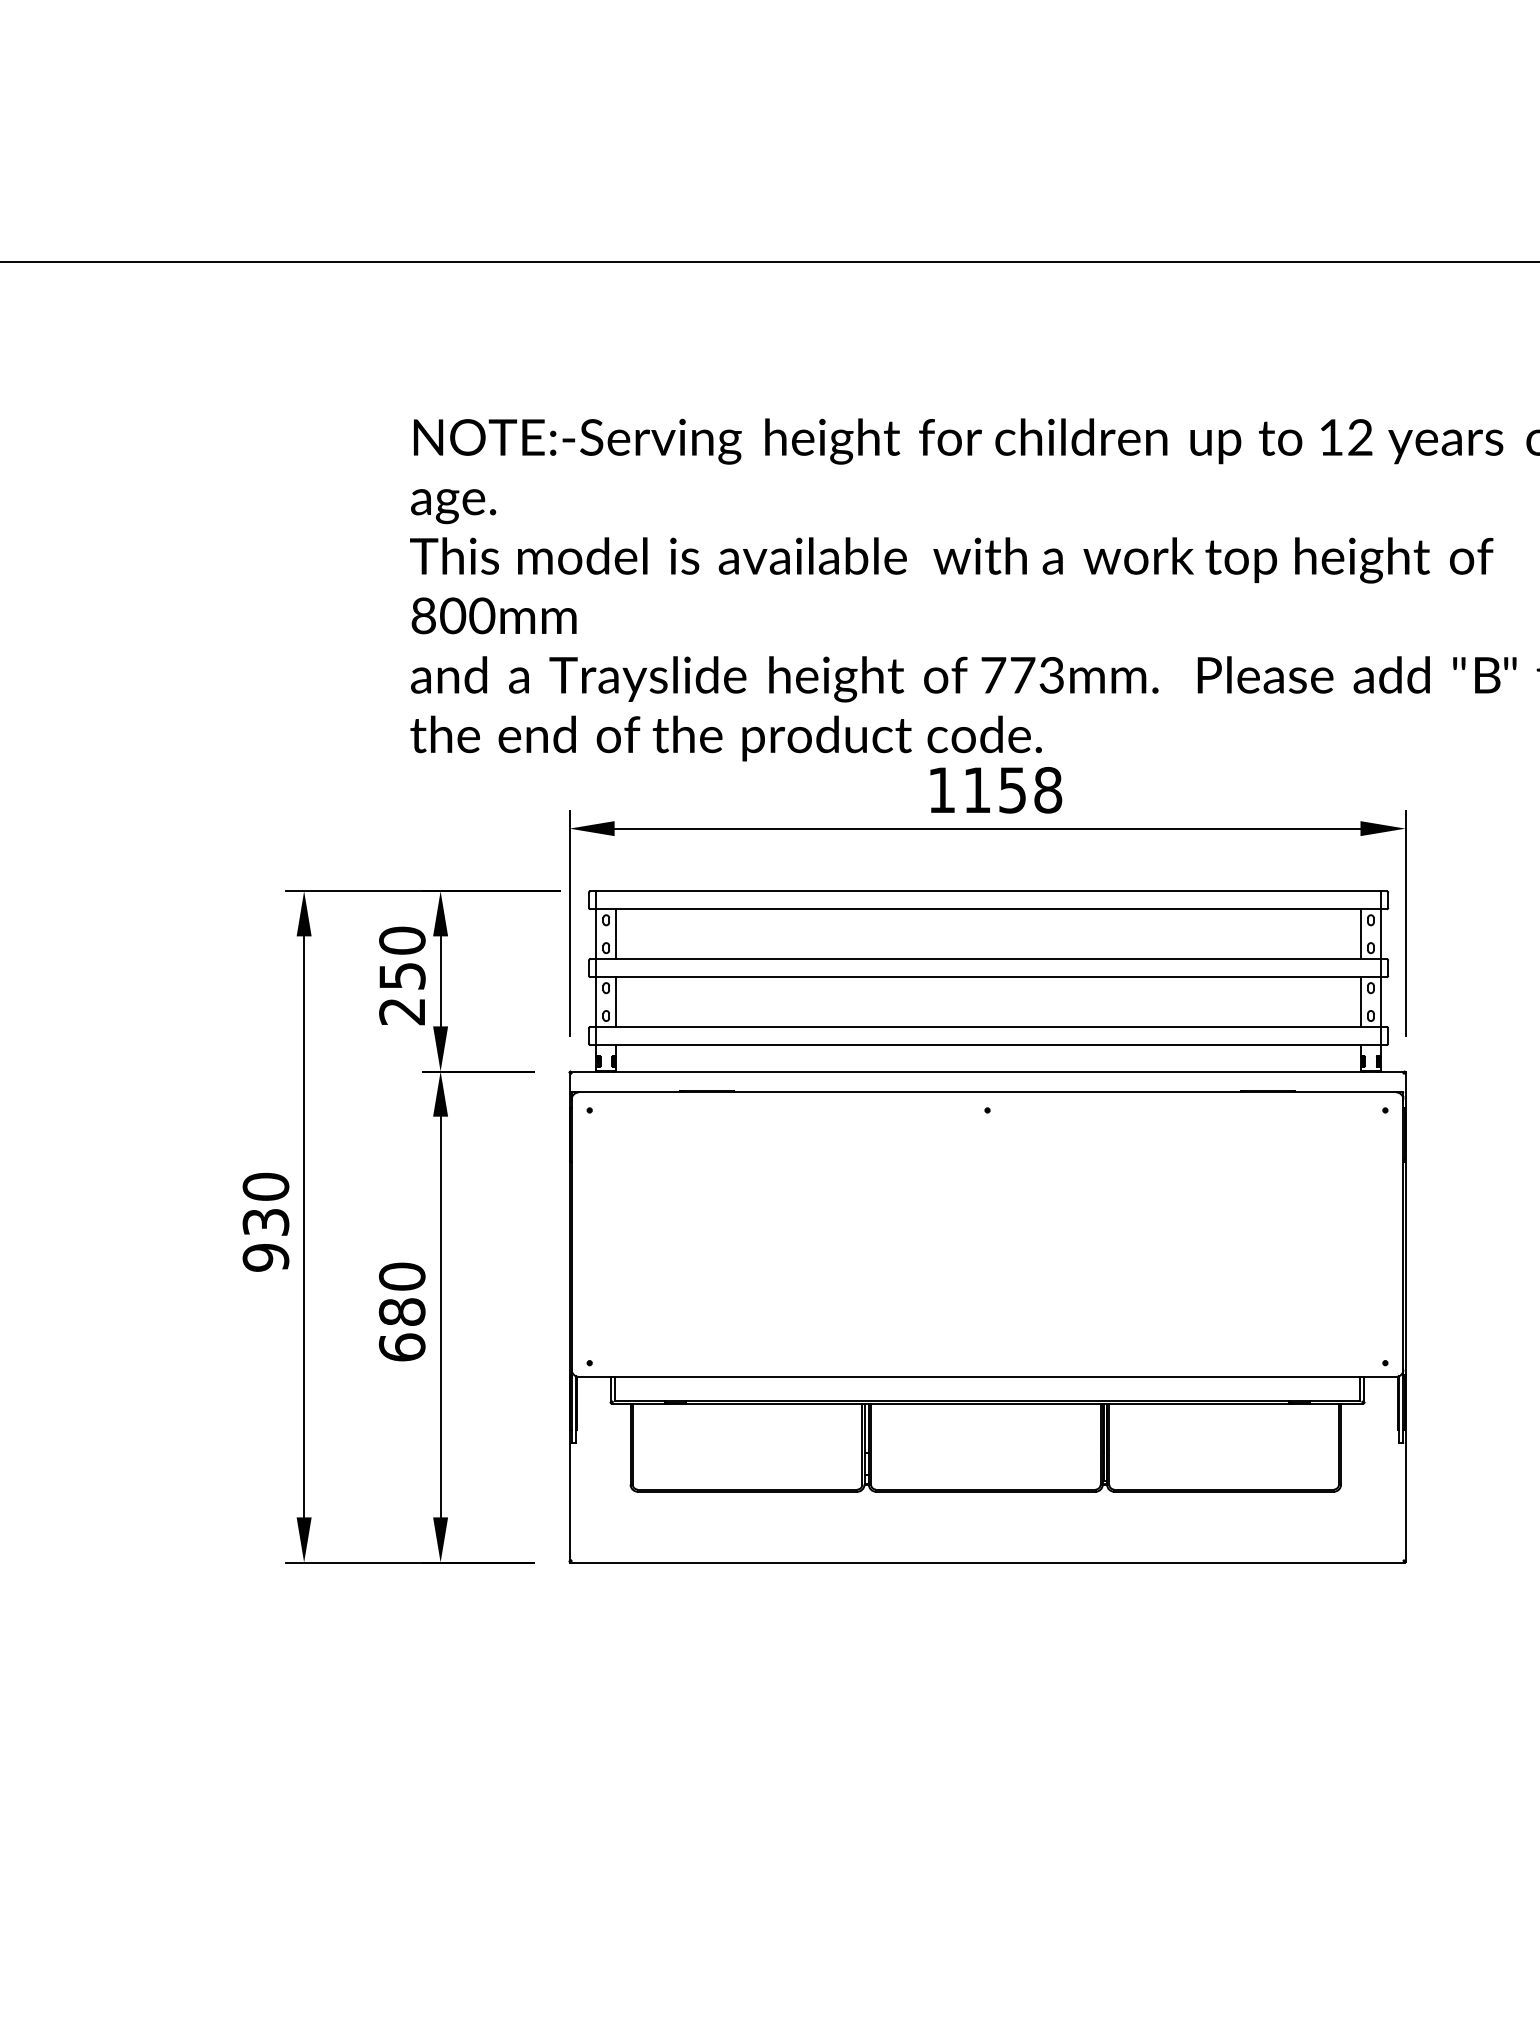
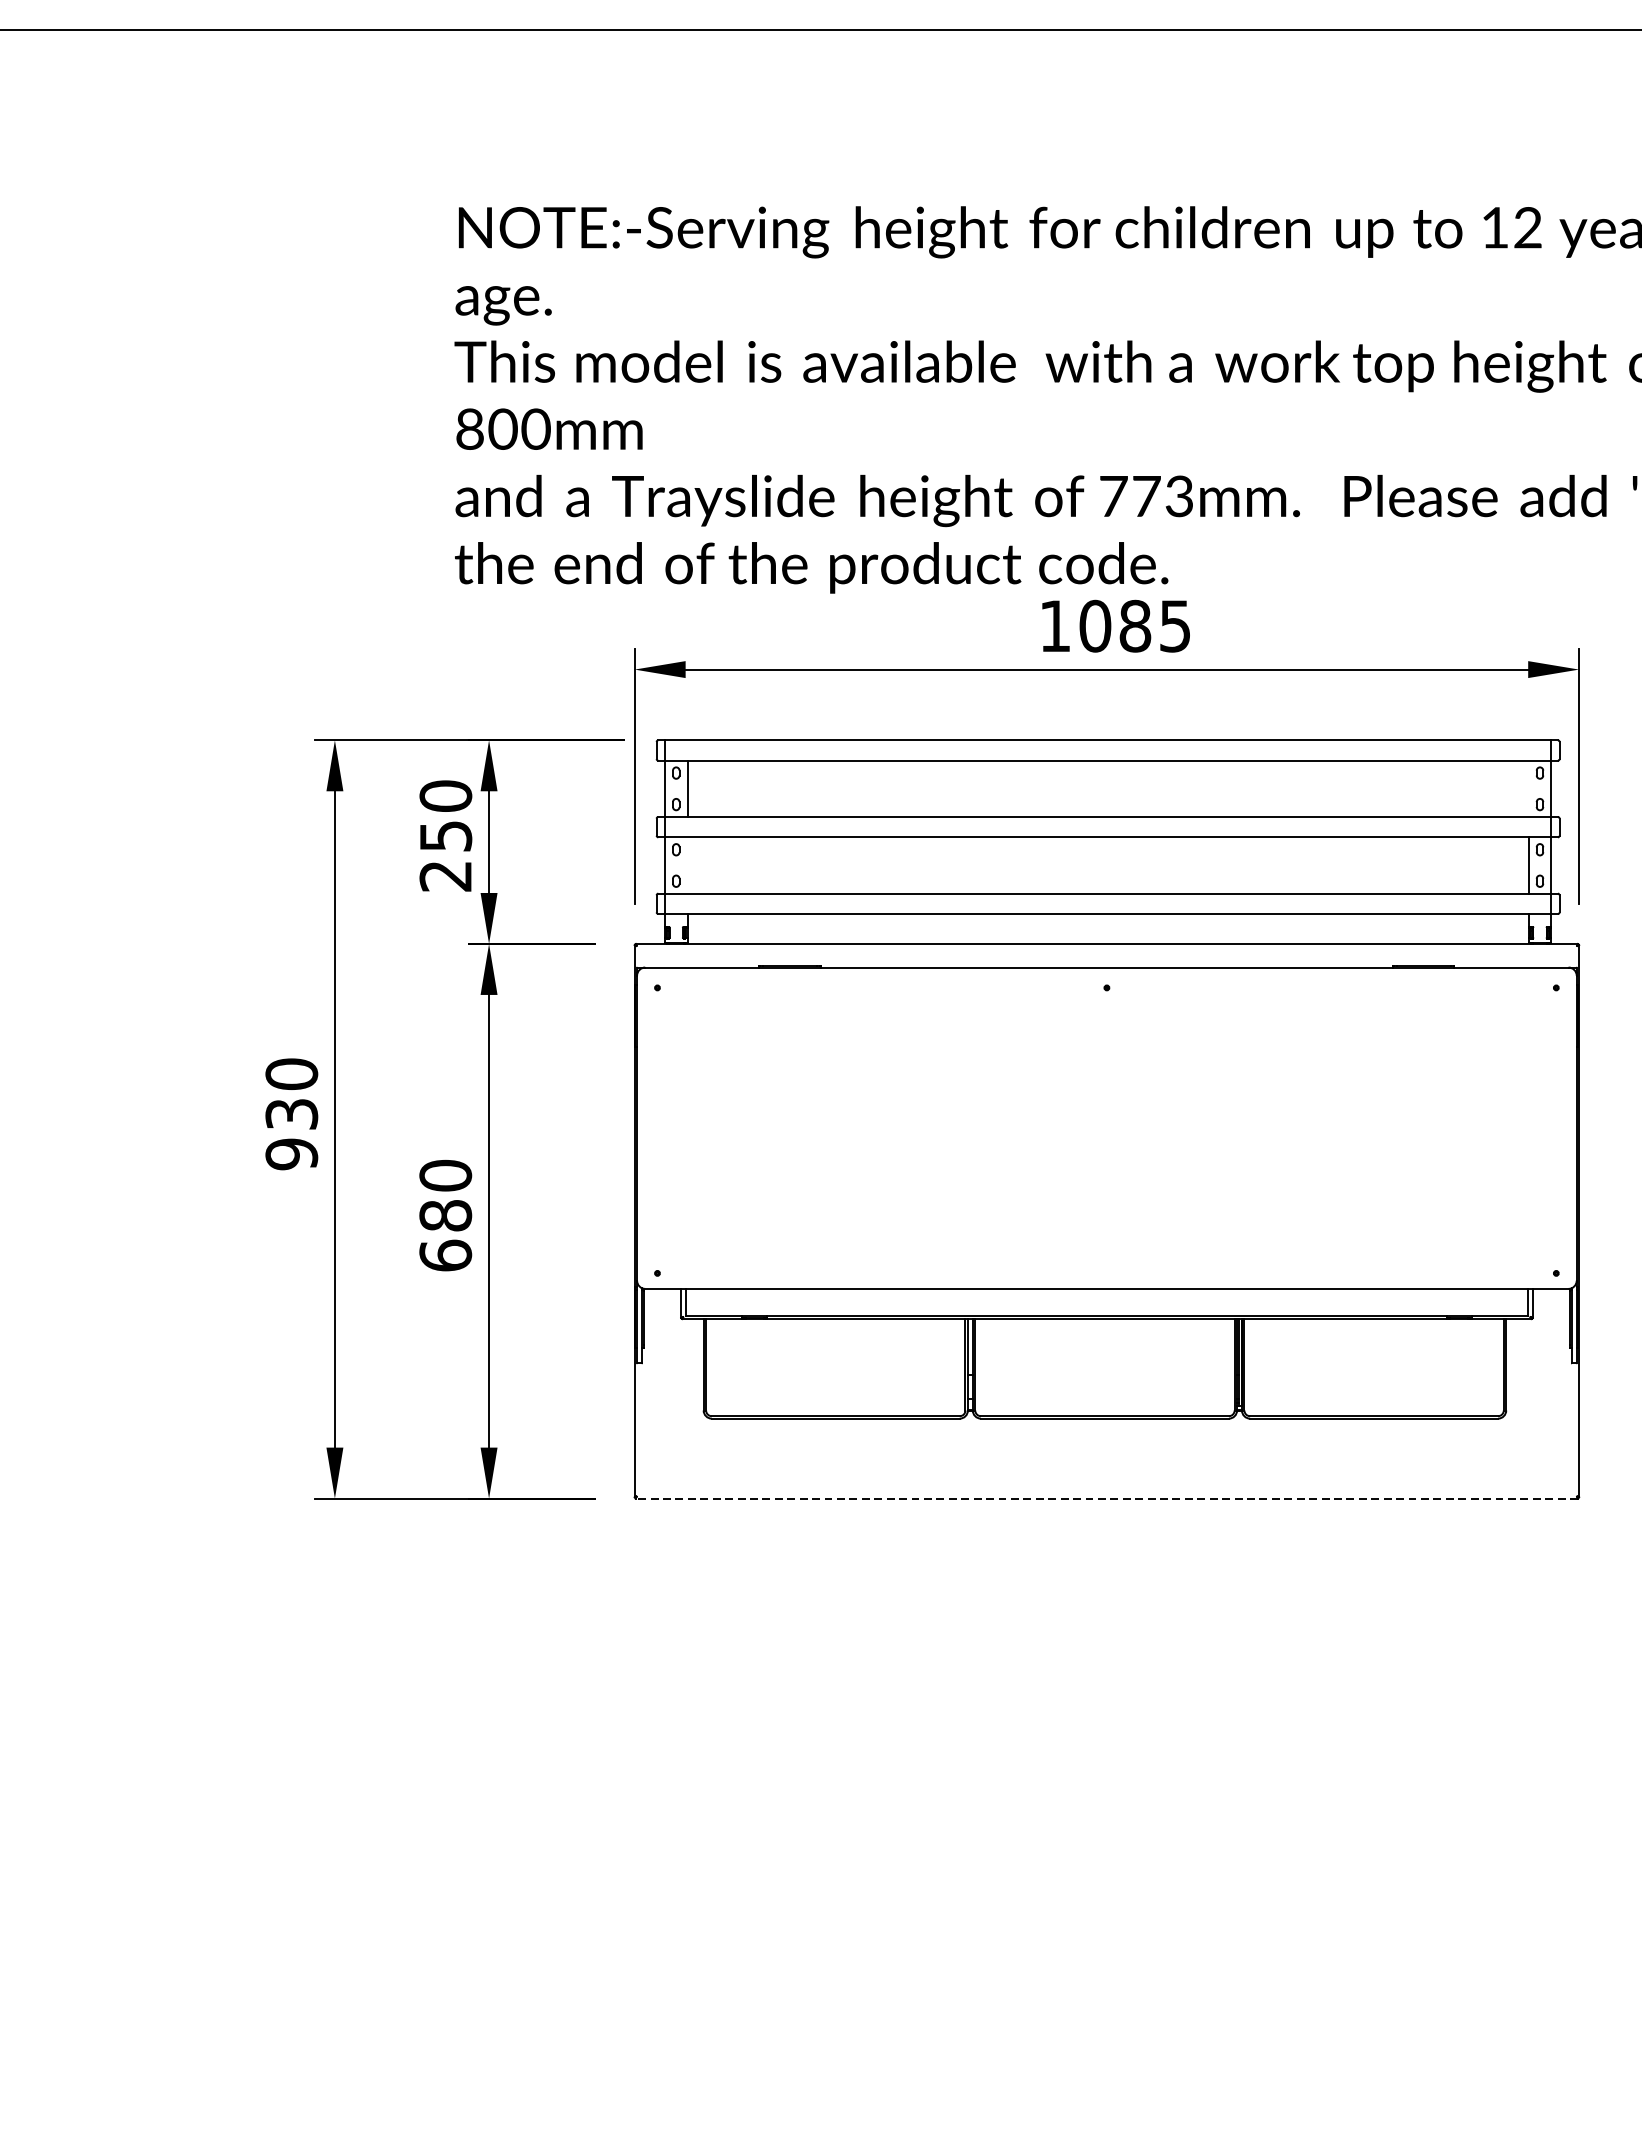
text: (1012, 789) -> (1135, 625), 1158 -> 1085
line: (1360, 934) -> (1528, 789), removed
line: (616, 1001) -> (687, 864), removed
line: (987, 1562) -> (1106, 1498), solid -> dashed

